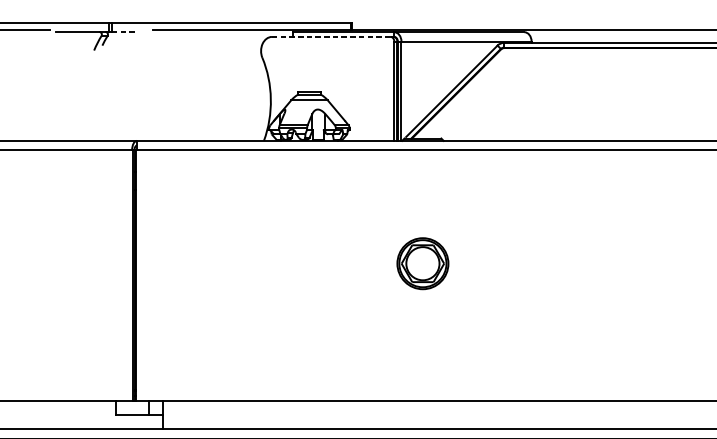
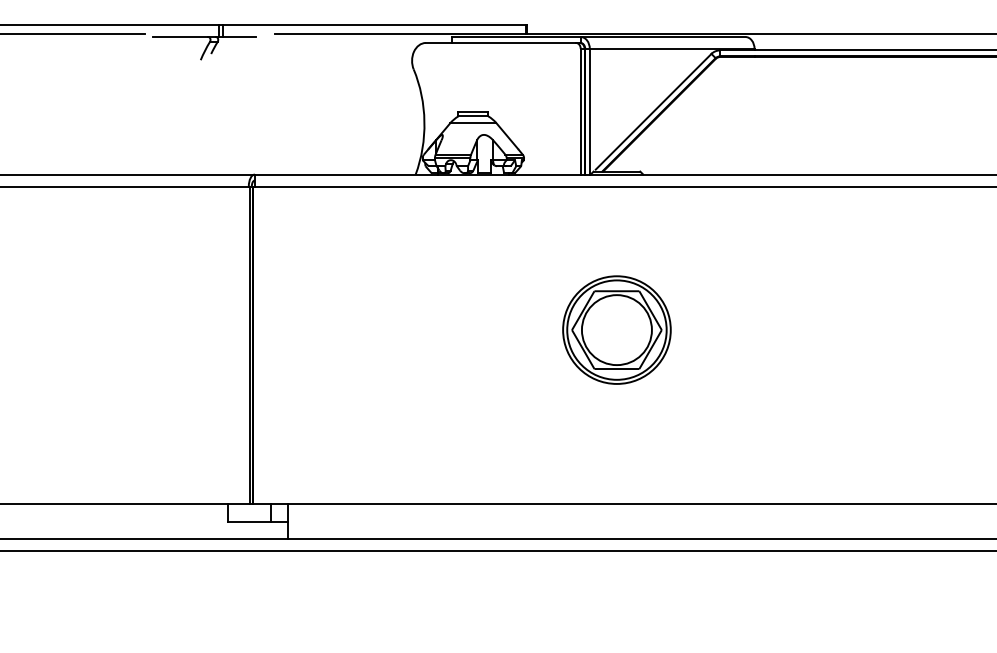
line: (125, 32) -> (240, 37), dashed -> solid
line: (331, 36) -> (501, 42), dashed -> solid
part: (422, 263) -> (616, 329), size x1.67

